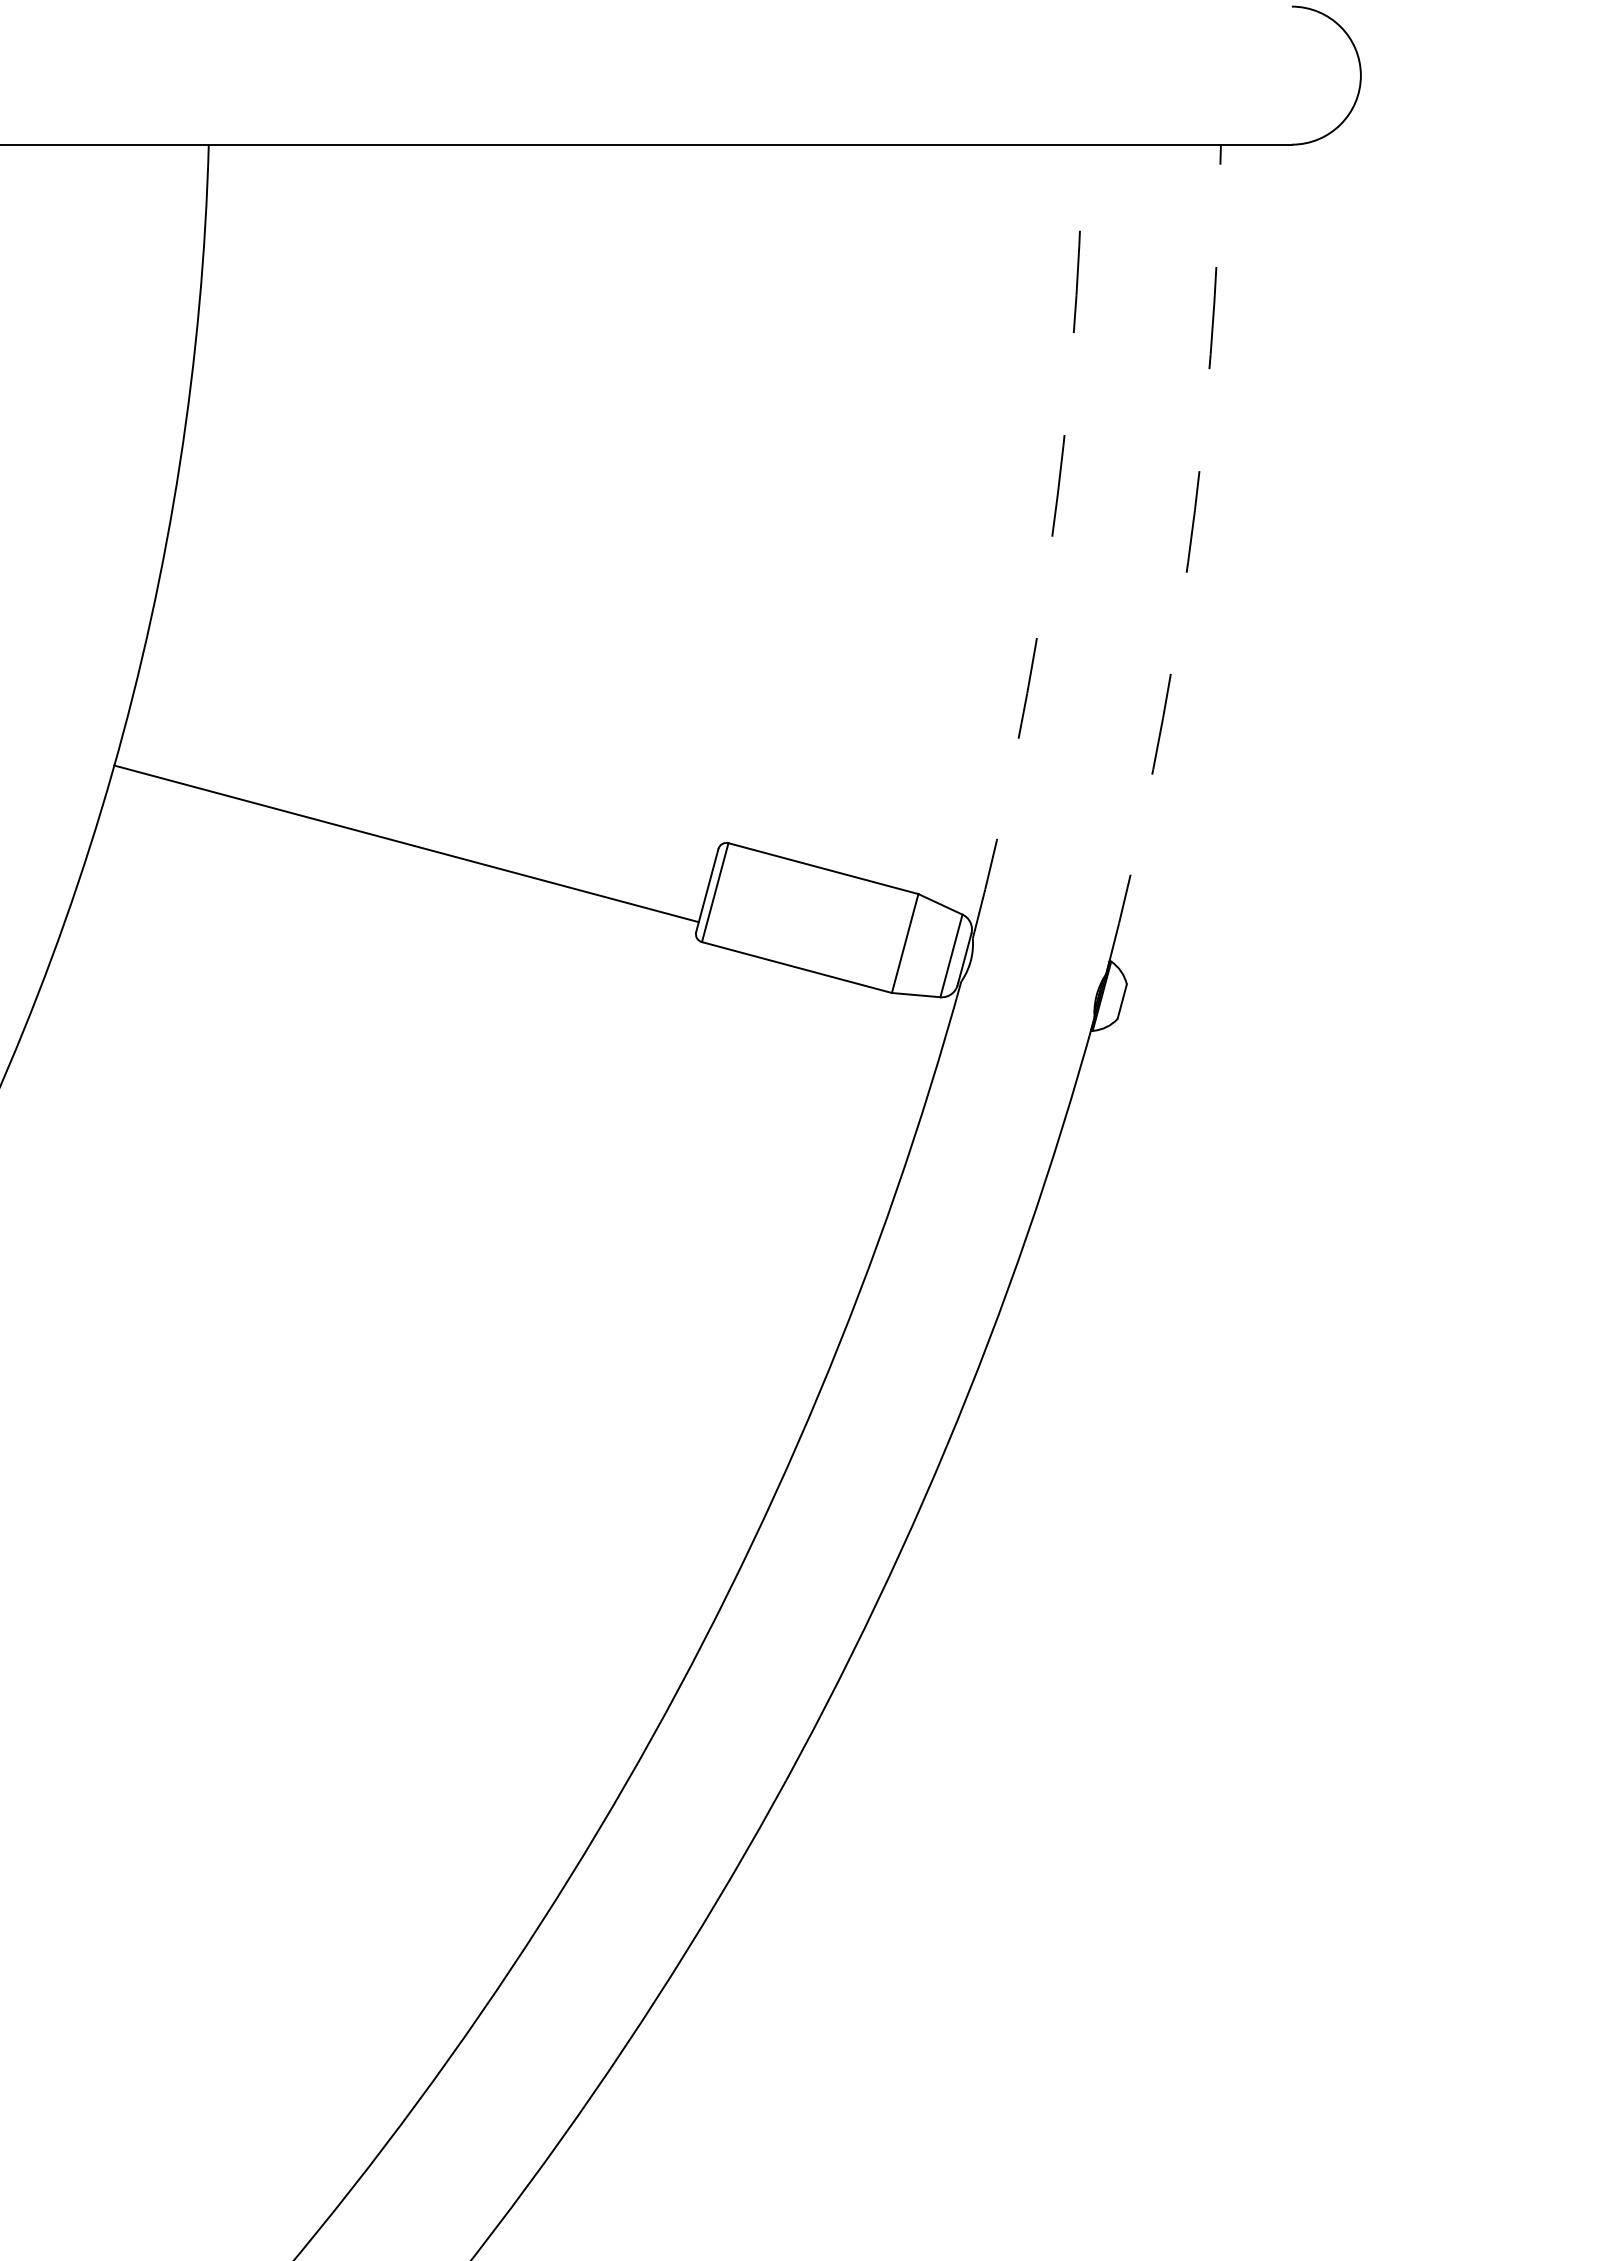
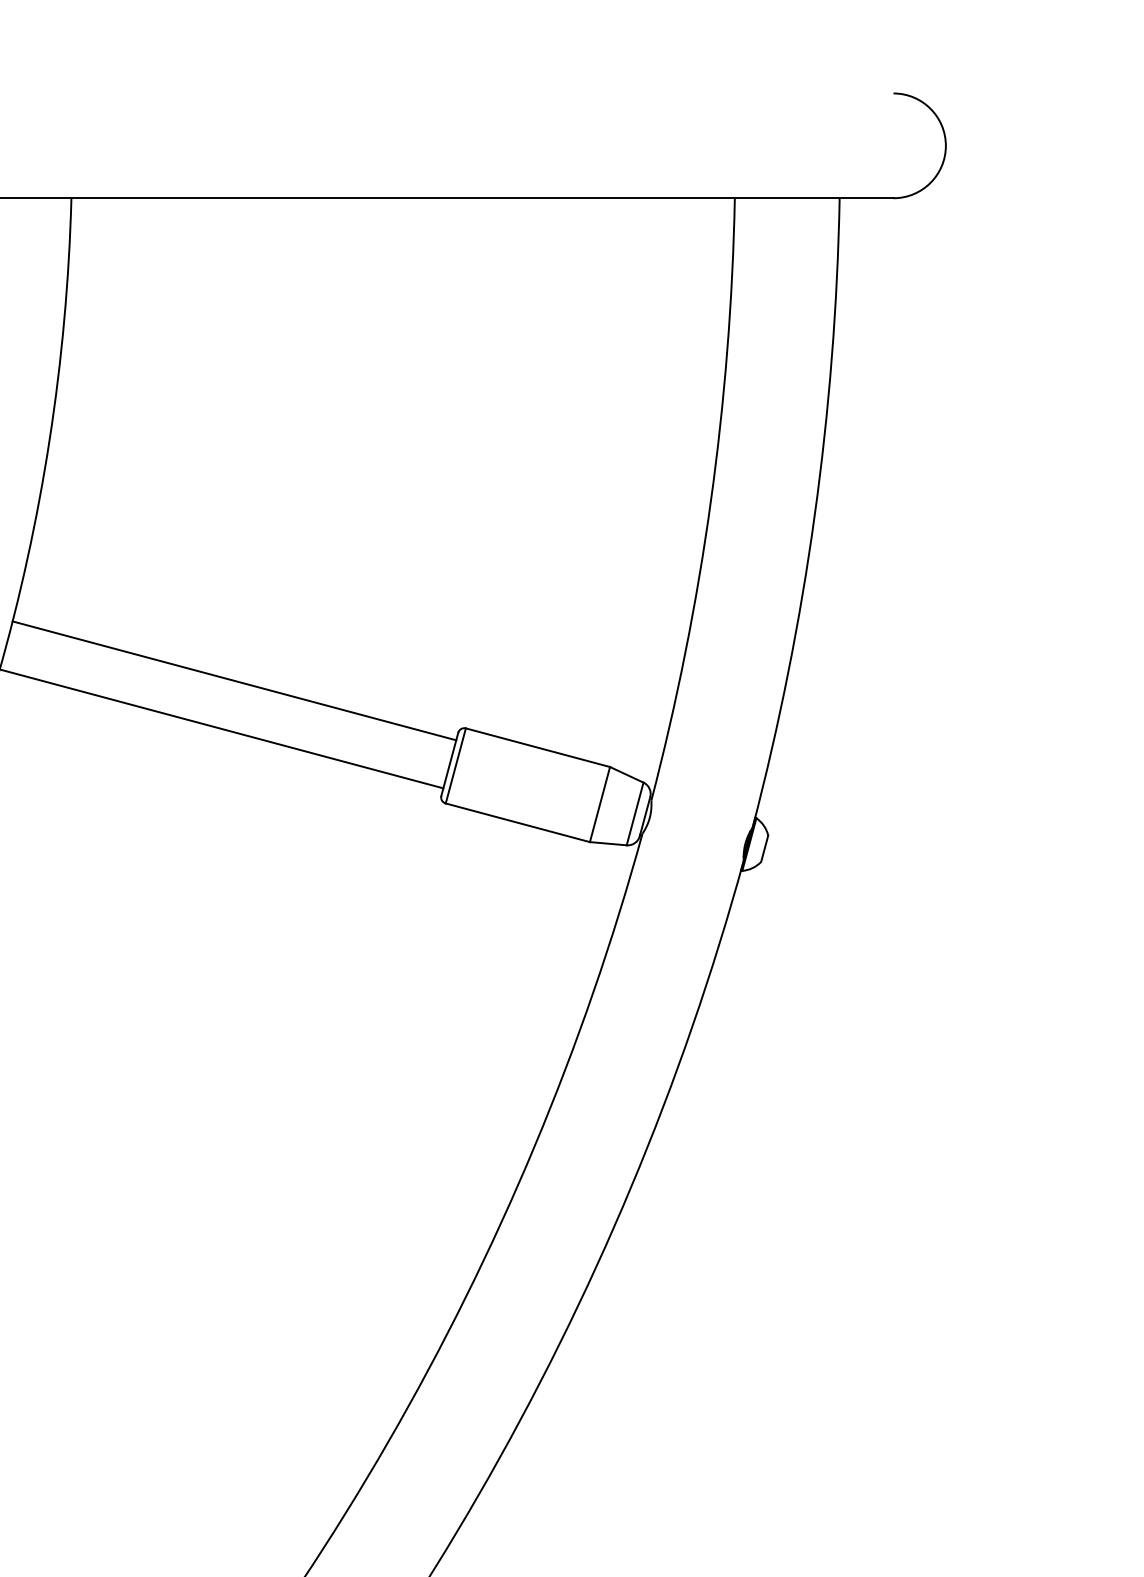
arc: (1051, 544) -> (711, 501), dashed -> solid
arc: (1188, 562) -> (815, 515), dashed -> solid
line: (423, 780) -> (234, 680), added

